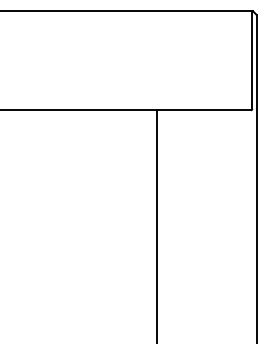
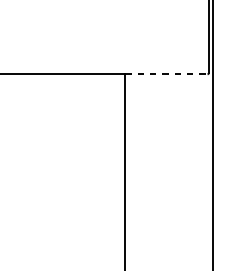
line: (205, 110) -> (167, 74), solid -> dashed

